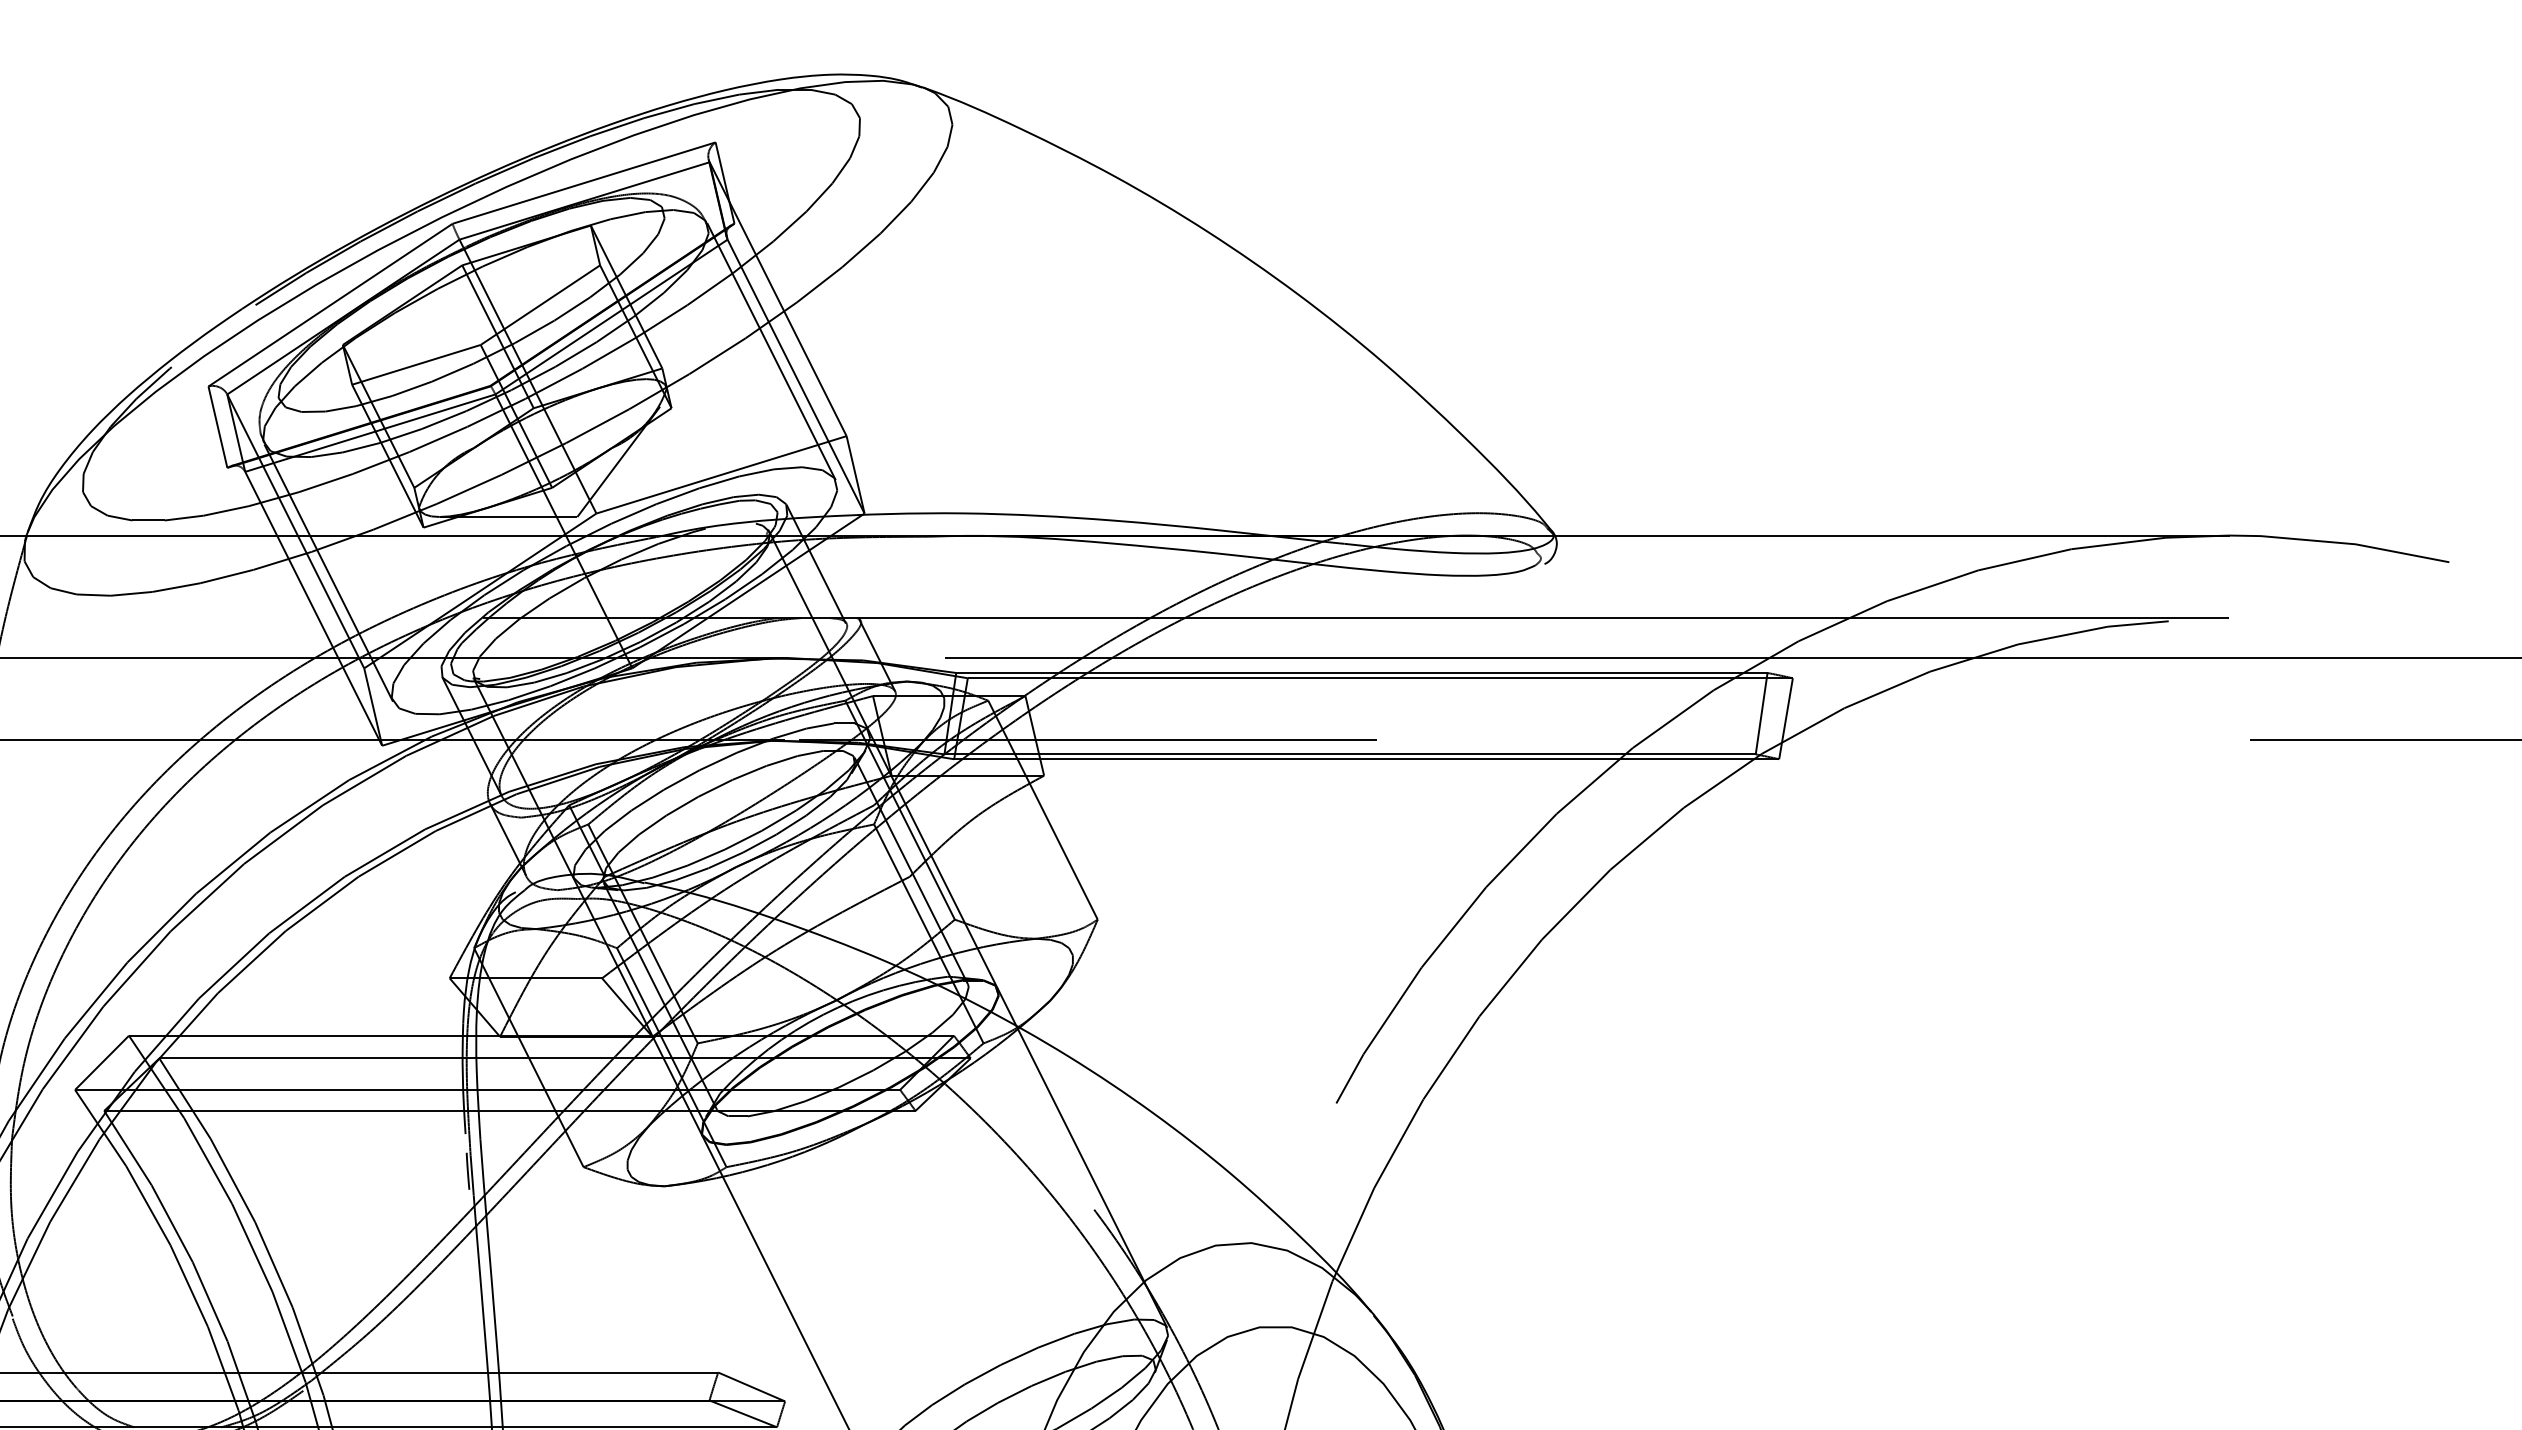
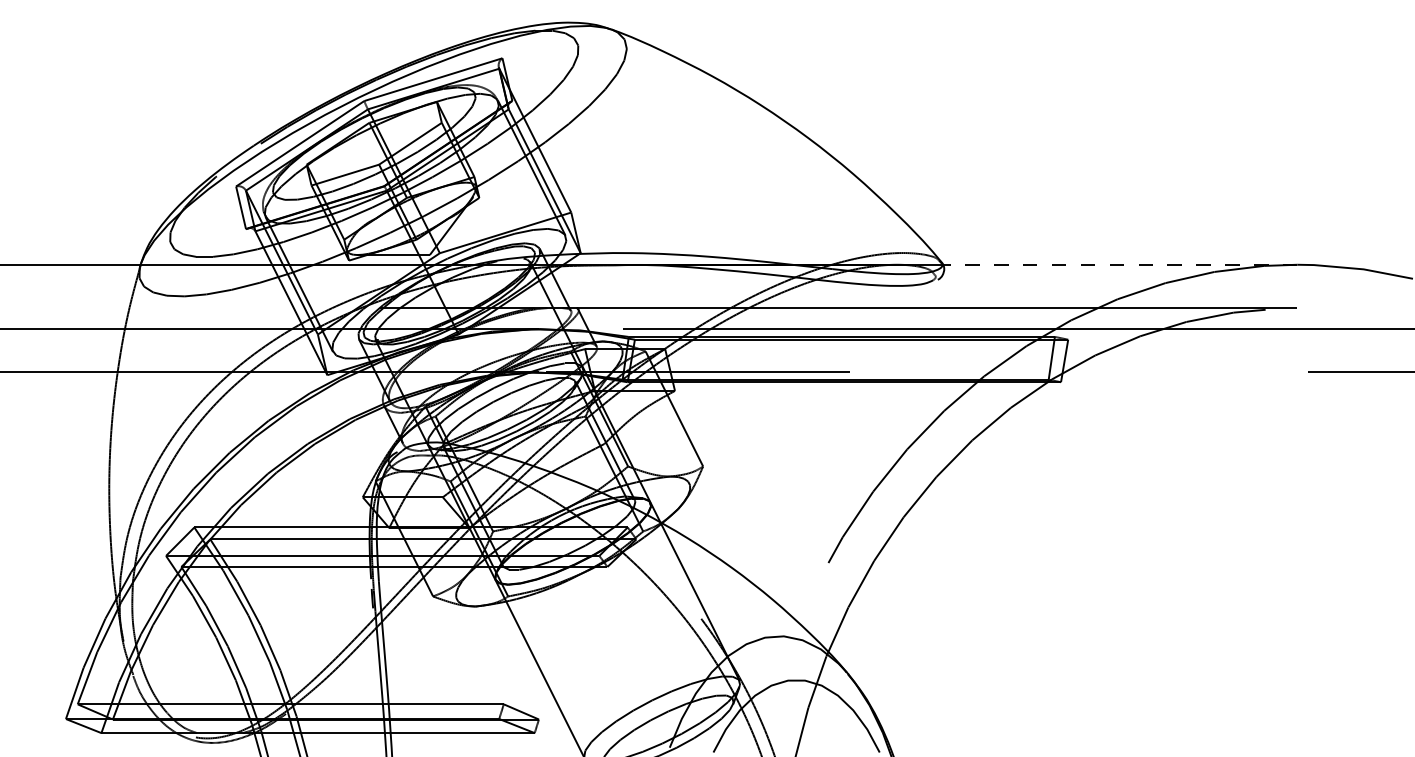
line: (1890, 535) -> (1119, 264), solid -> dashed

